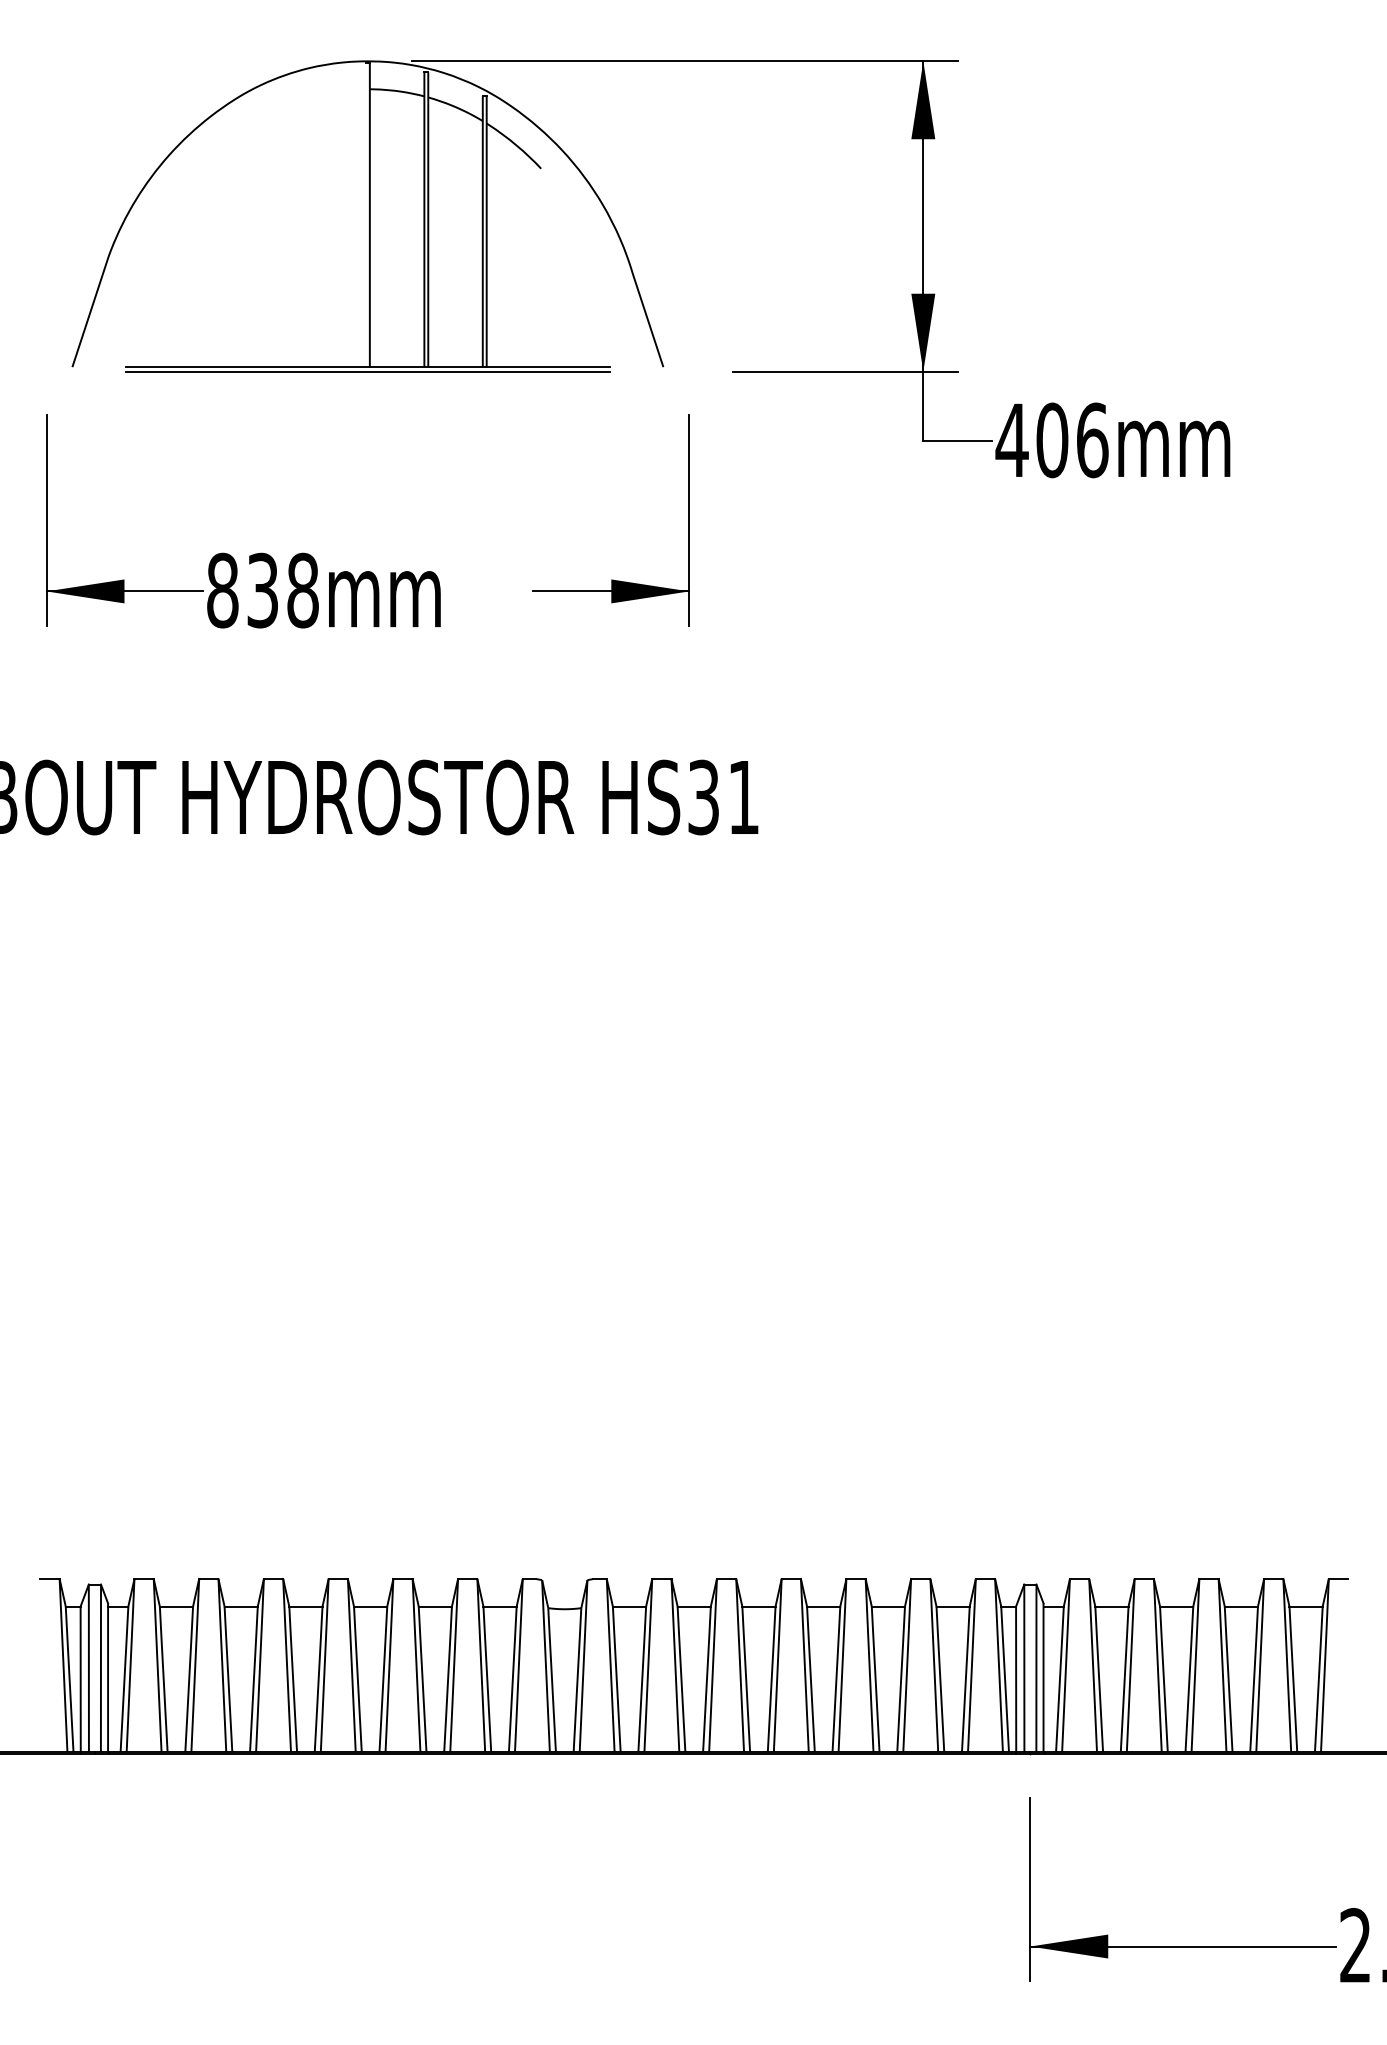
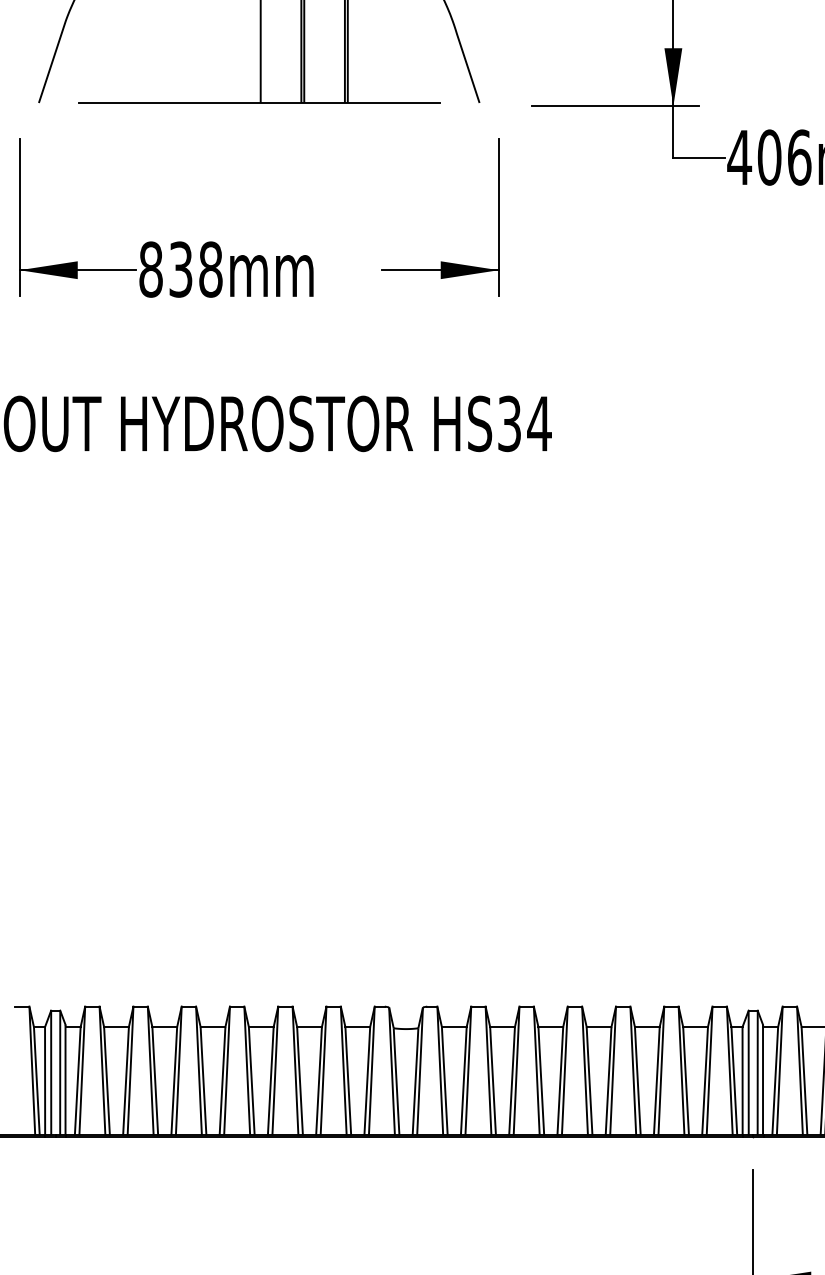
line: (367, 371) -> (258, 106), removed
text: (743, 797) -> (539, 423), HS31 -> HS34

